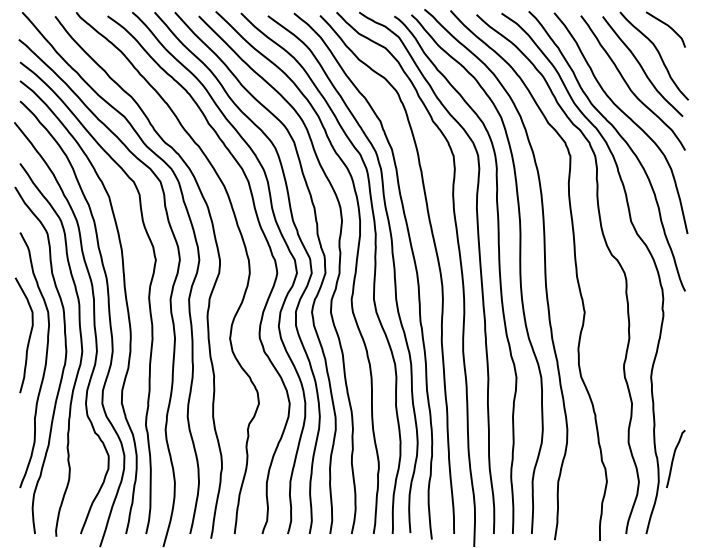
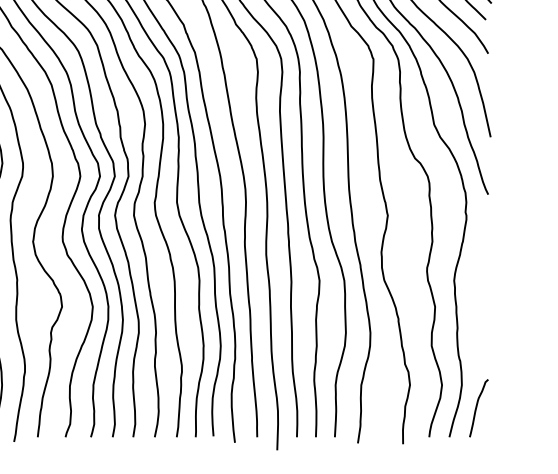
curve: (674, 458) -> (477, 407), moved

